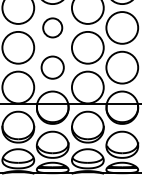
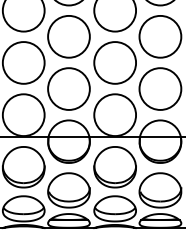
circle: (52, 27) -> (68, 36), size x1.67
circle: (52, 67) -> (68, 88), size x1.43

